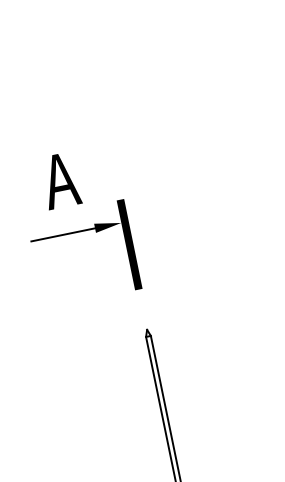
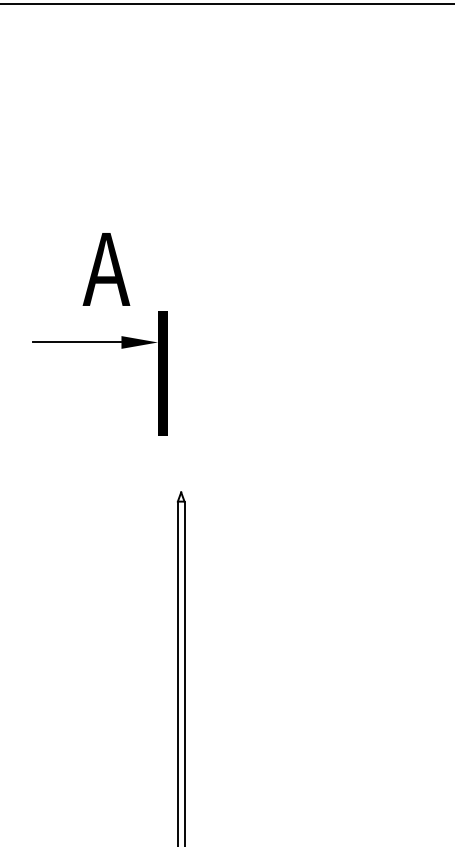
part: (79, 231) -> (99, 342), moved

